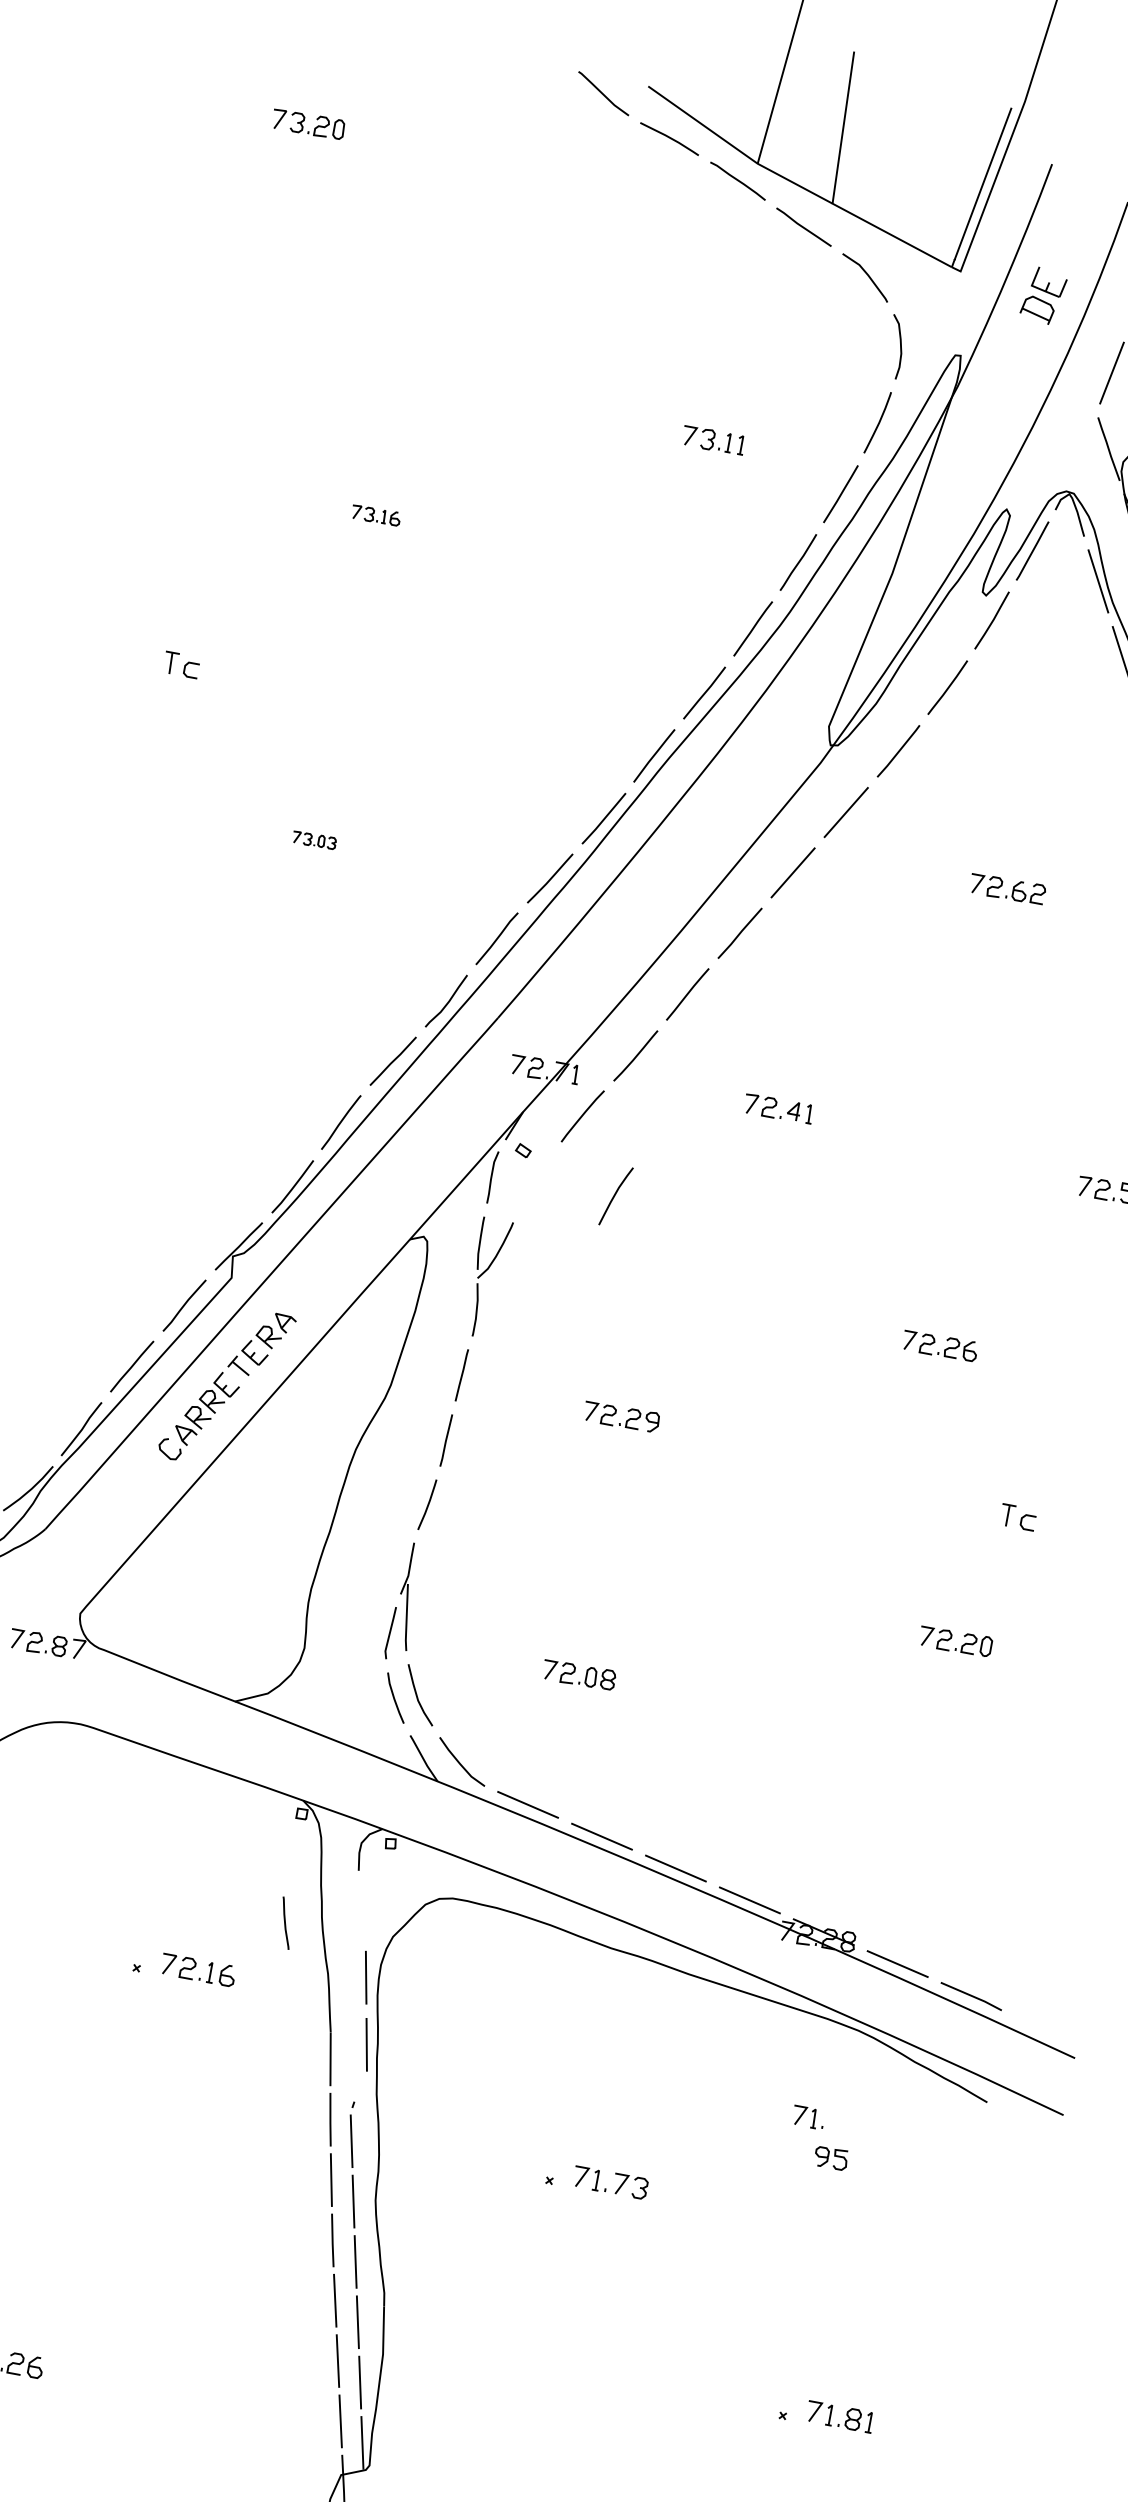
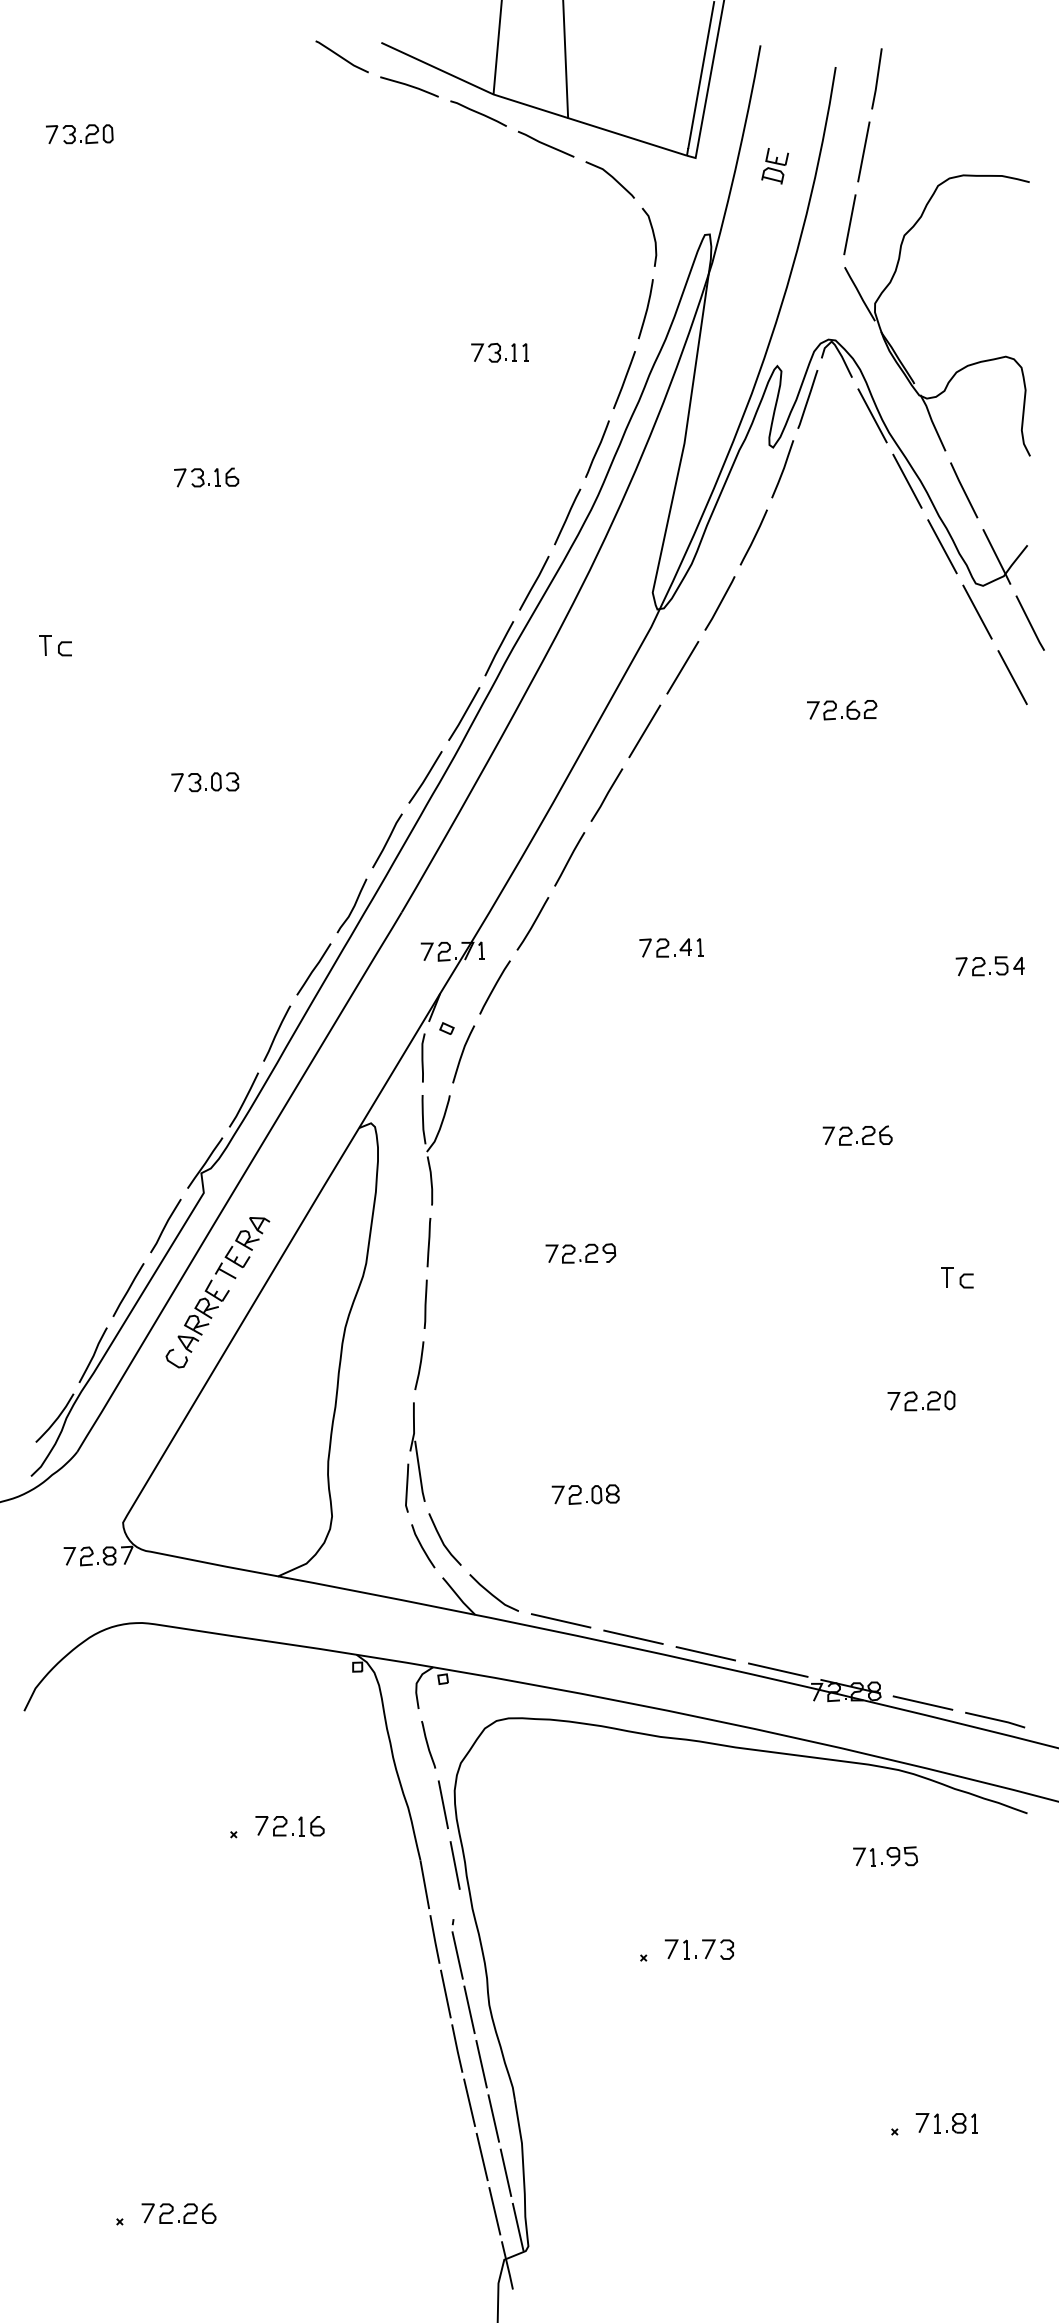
part: (1044, 296) -> (775, 166), size x0.71
part: (375, 515) -> (206, 477), size x1.43
part: (314, 840) -> (205, 782), size x1.67
curve: (616, 1195) -> (463, 1053), moved
curve: (286, 1922) -> (428, 1744), moved
part: (831, 2158) -> (902, 1856), moved

